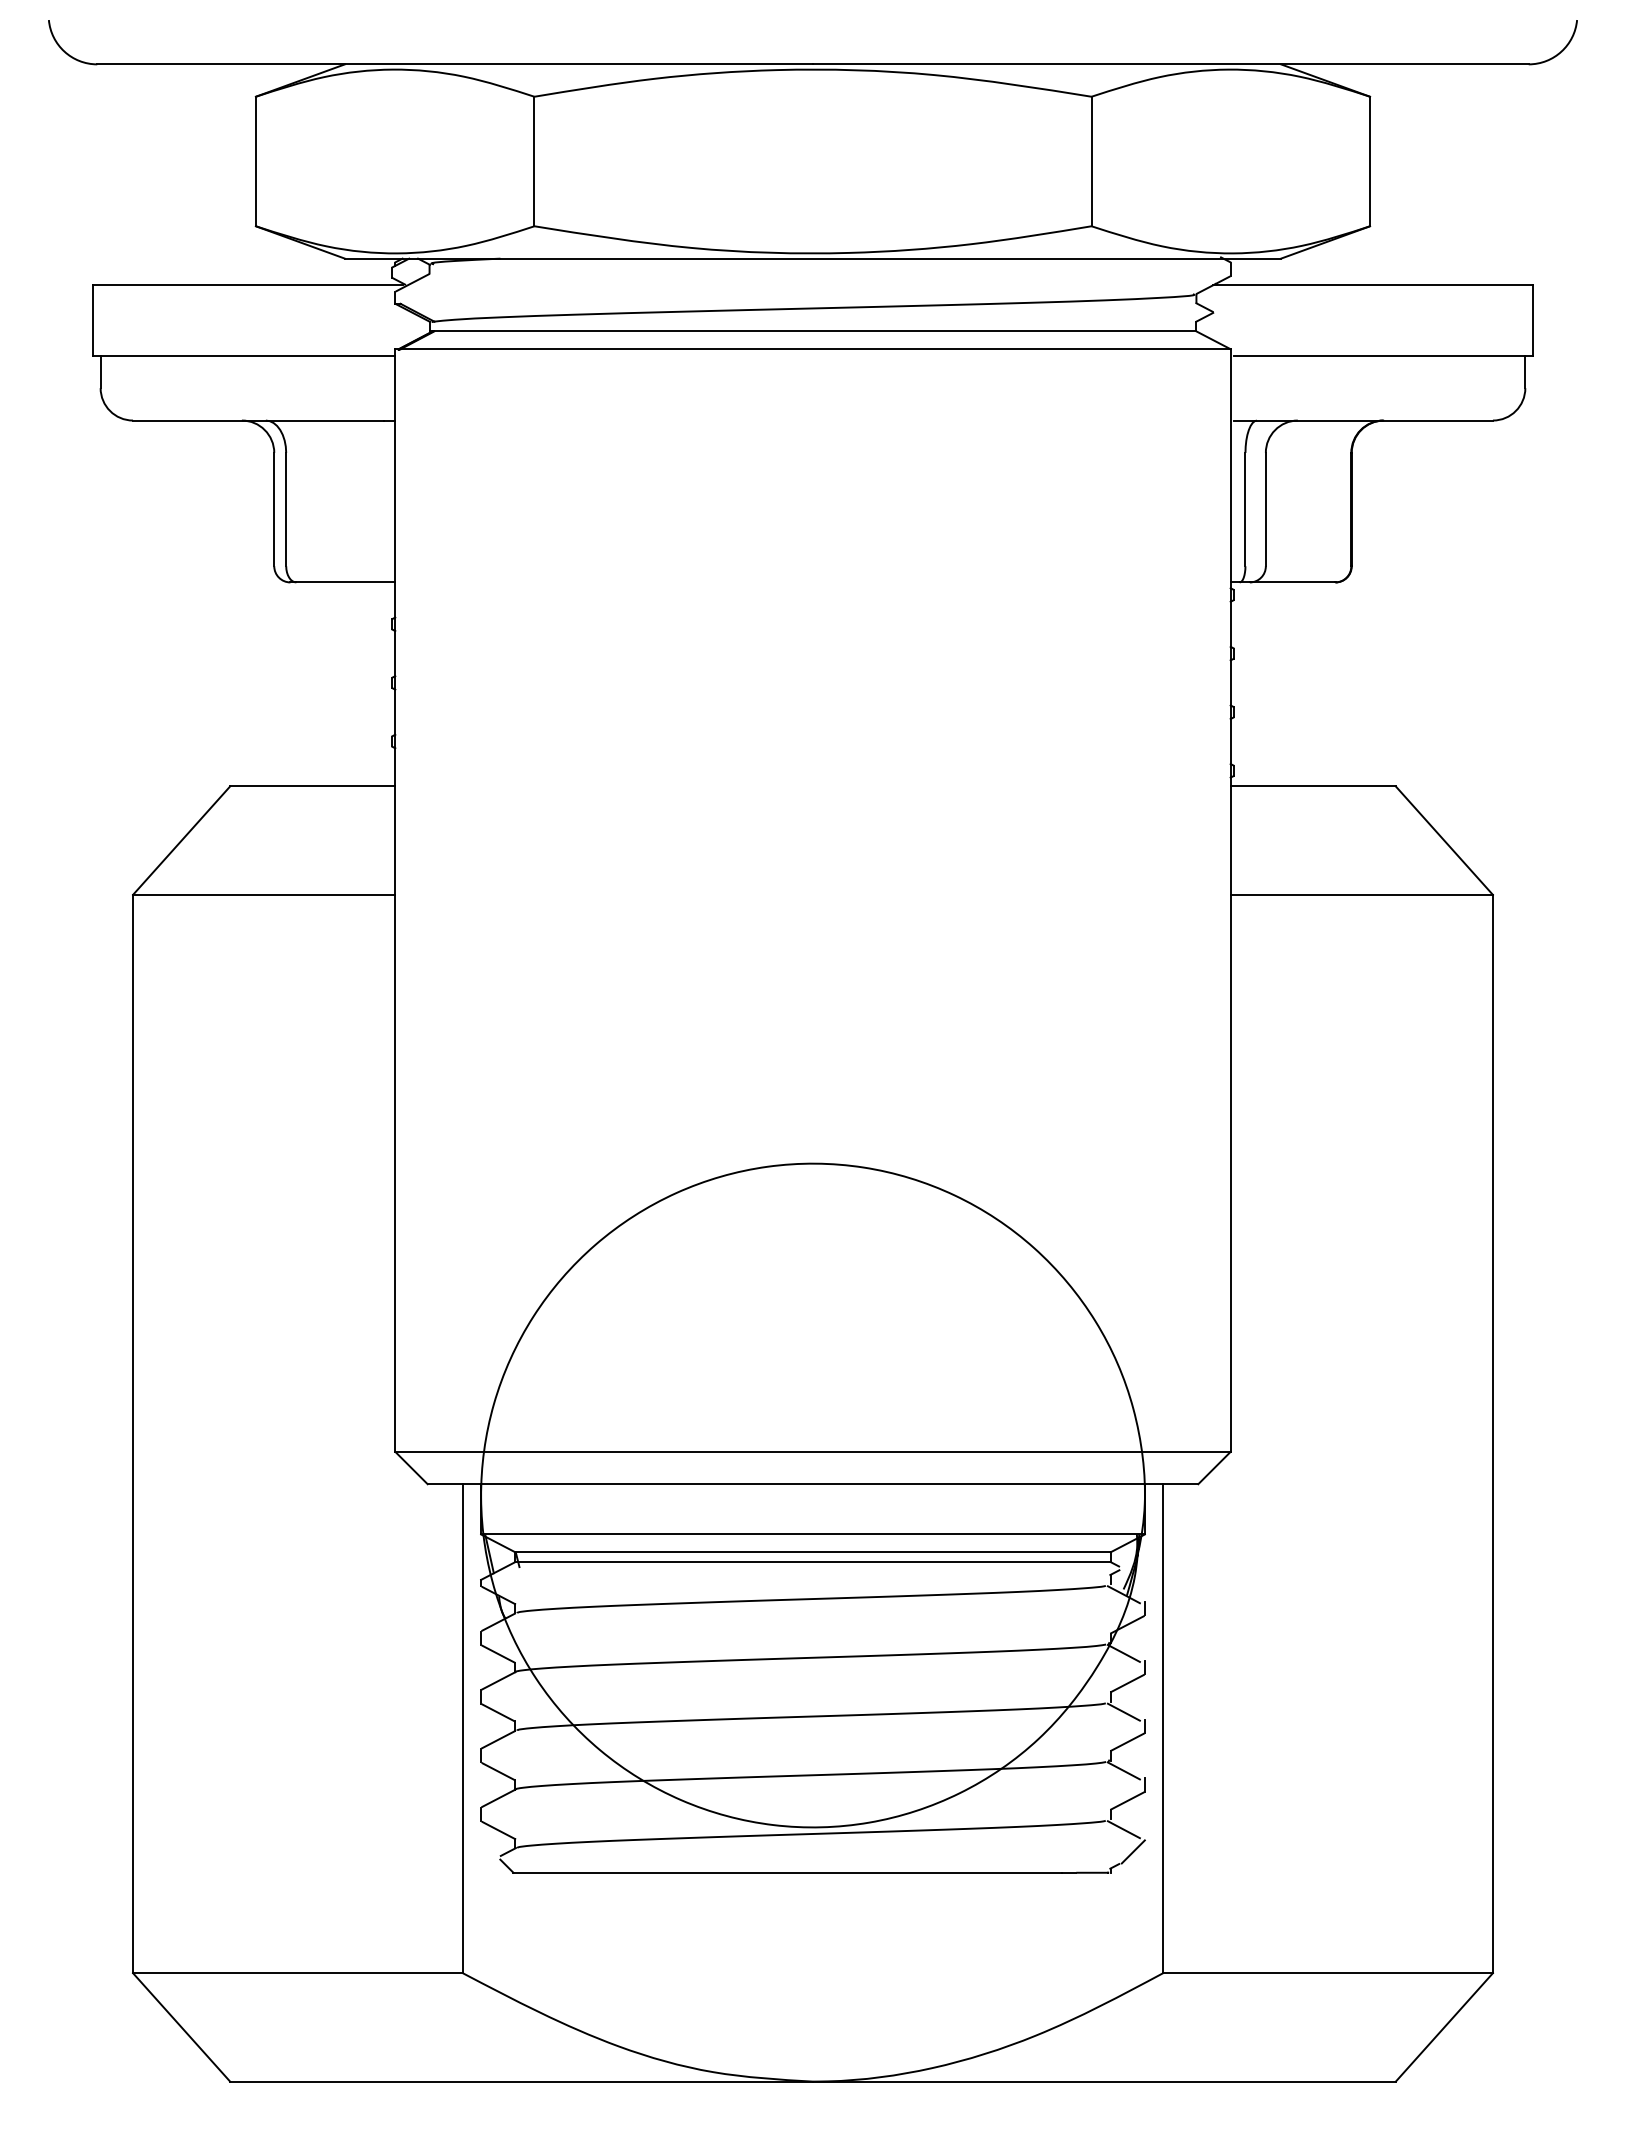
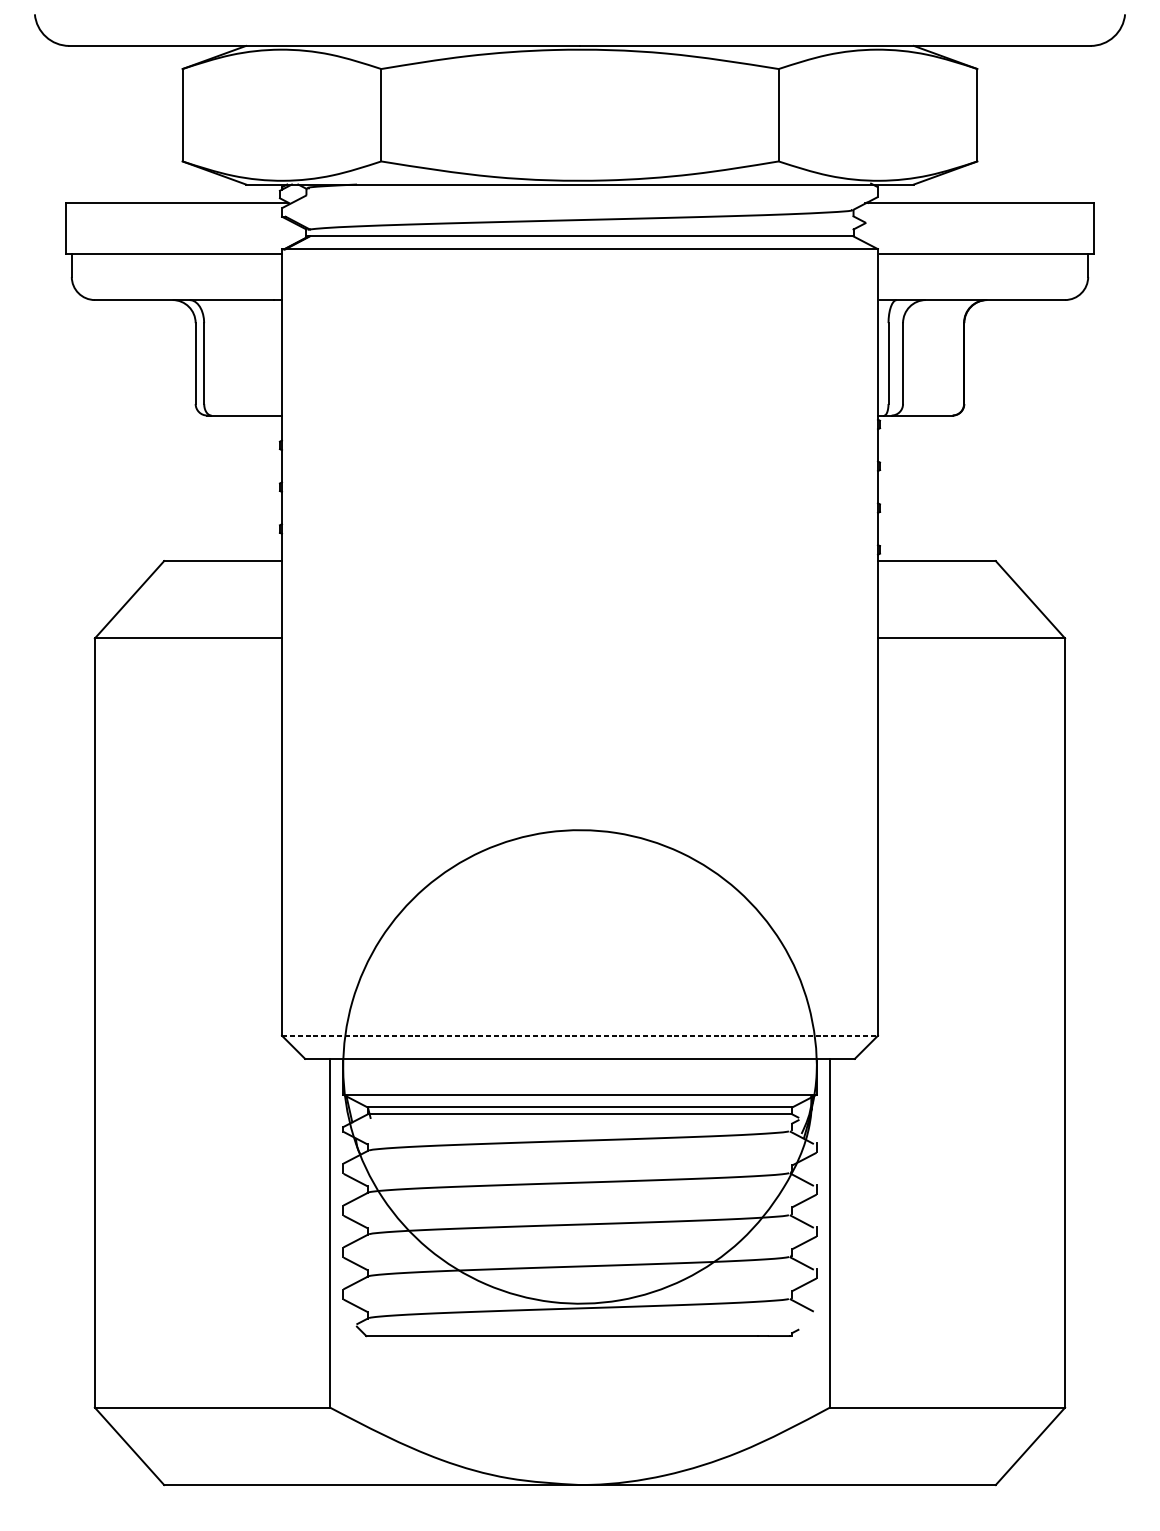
line: (813, 1451) -> (580, 1035), solid -> dashed
line: (1132, 1851) -> (807, 1320), removed

